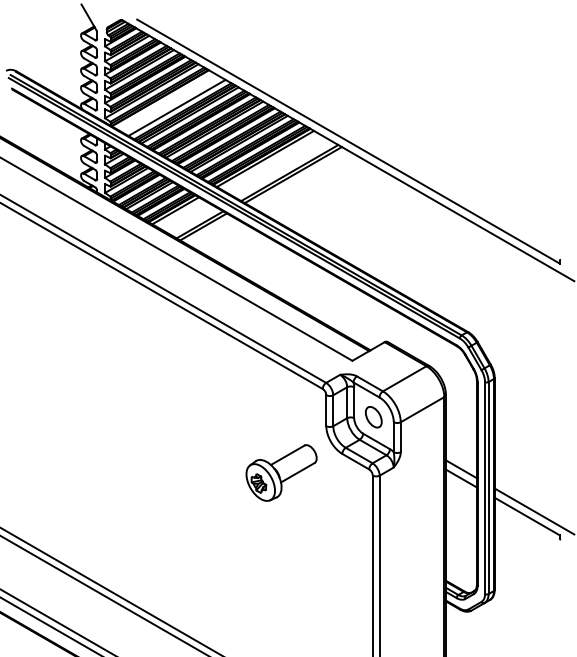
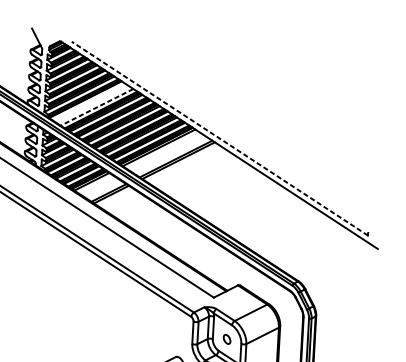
line: (176, 108) -> (96, 107), solid -> dashed
line: (348, 141) -> (219, 138), solid -> dashed
part: (373, 417) -> (226, 339), size x0.6

